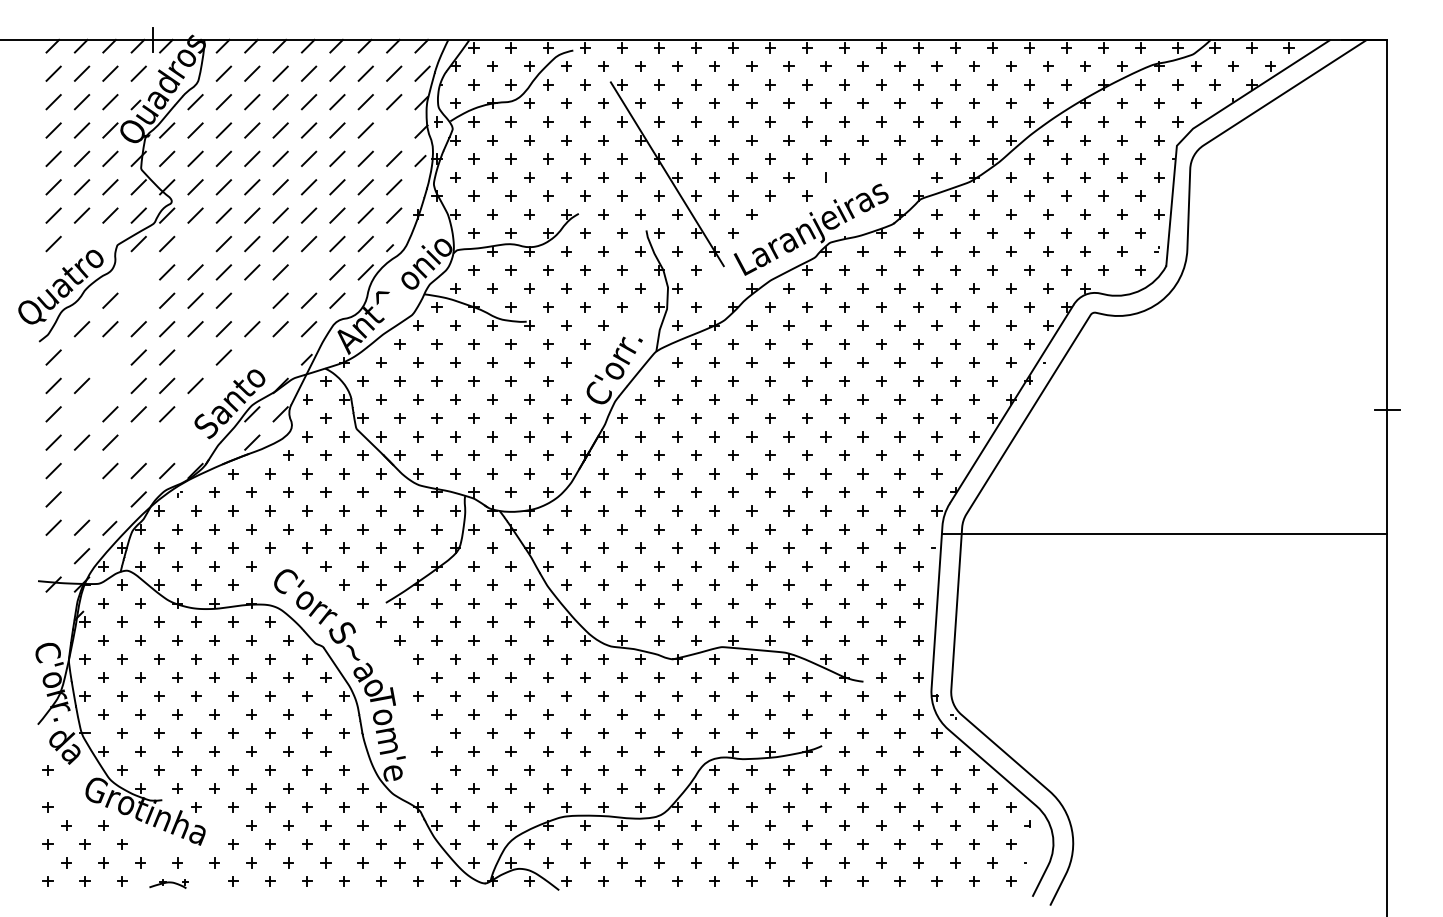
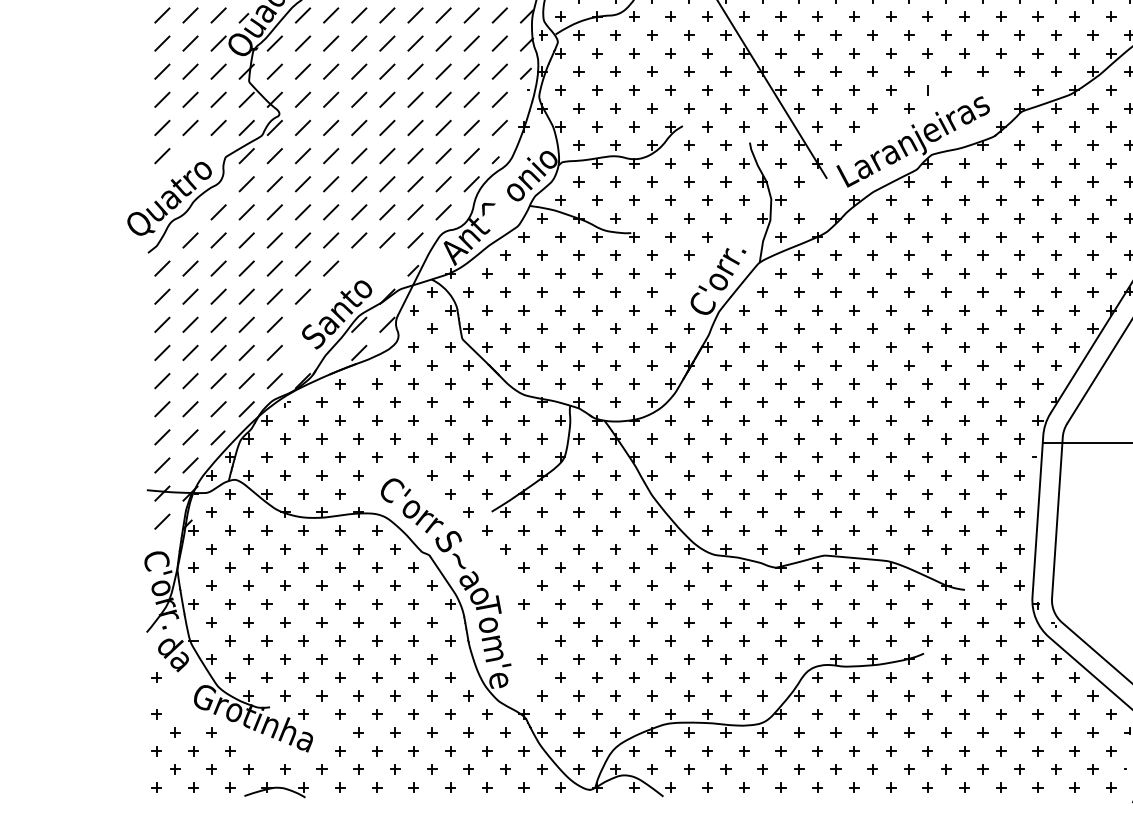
line: (394, 130) -> (500, 43), added
line: (195, 243) -> (302, 155), added
line: (138, 272) -> (246, 184), added
line: (308, 272) -> (414, 184), added
line: (138, 300) -> (246, 212), added
line: (252, 300) -> (359, 212), added
line: (81, 357) -> (189, 268), added
line: (110, 357) -> (218, 268), added
line: (195, 357) -> (302, 268), added
line: (110, 385) -> (218, 296), added
line: (81, 414) -> (189, 325), added
line: (138, 442) -> (246, 352), added
line: (167, 442) -> (275, 352), added
line: (81, 470) -> (189, 380), added
line: (81, 499) -> (189, 409), added
line: (110, 499) -> (218, 409), added
line: (53, 556) -> (162, 465), added
line: (53, 612) -> (162, 521), added
part: (168, 883) -> (276, 789), size x1.67

